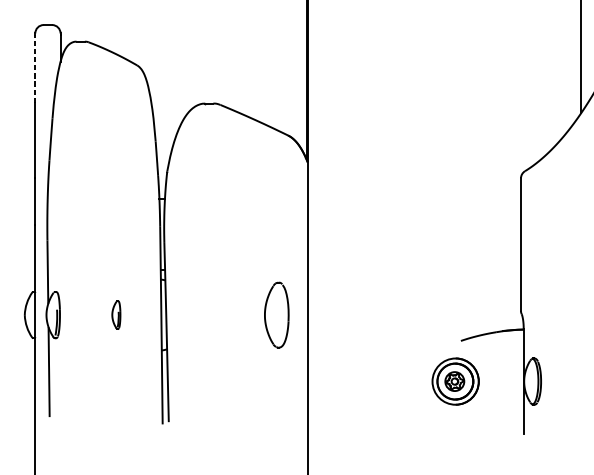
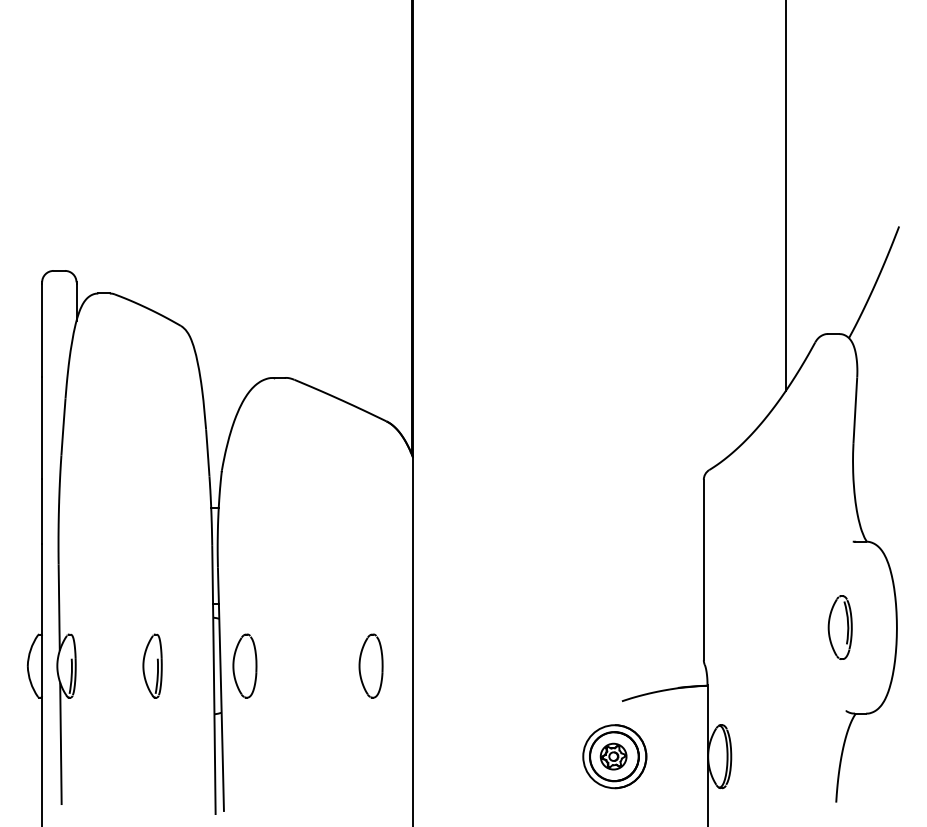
line: (35, 68) -> (42, 329), dashed -> solid
part: (116, 314) -> (152, 665), size x1.67
part: (183, 314) -> (244, 665), added
part: (276, 314) -> (370, 665), size x0.71

